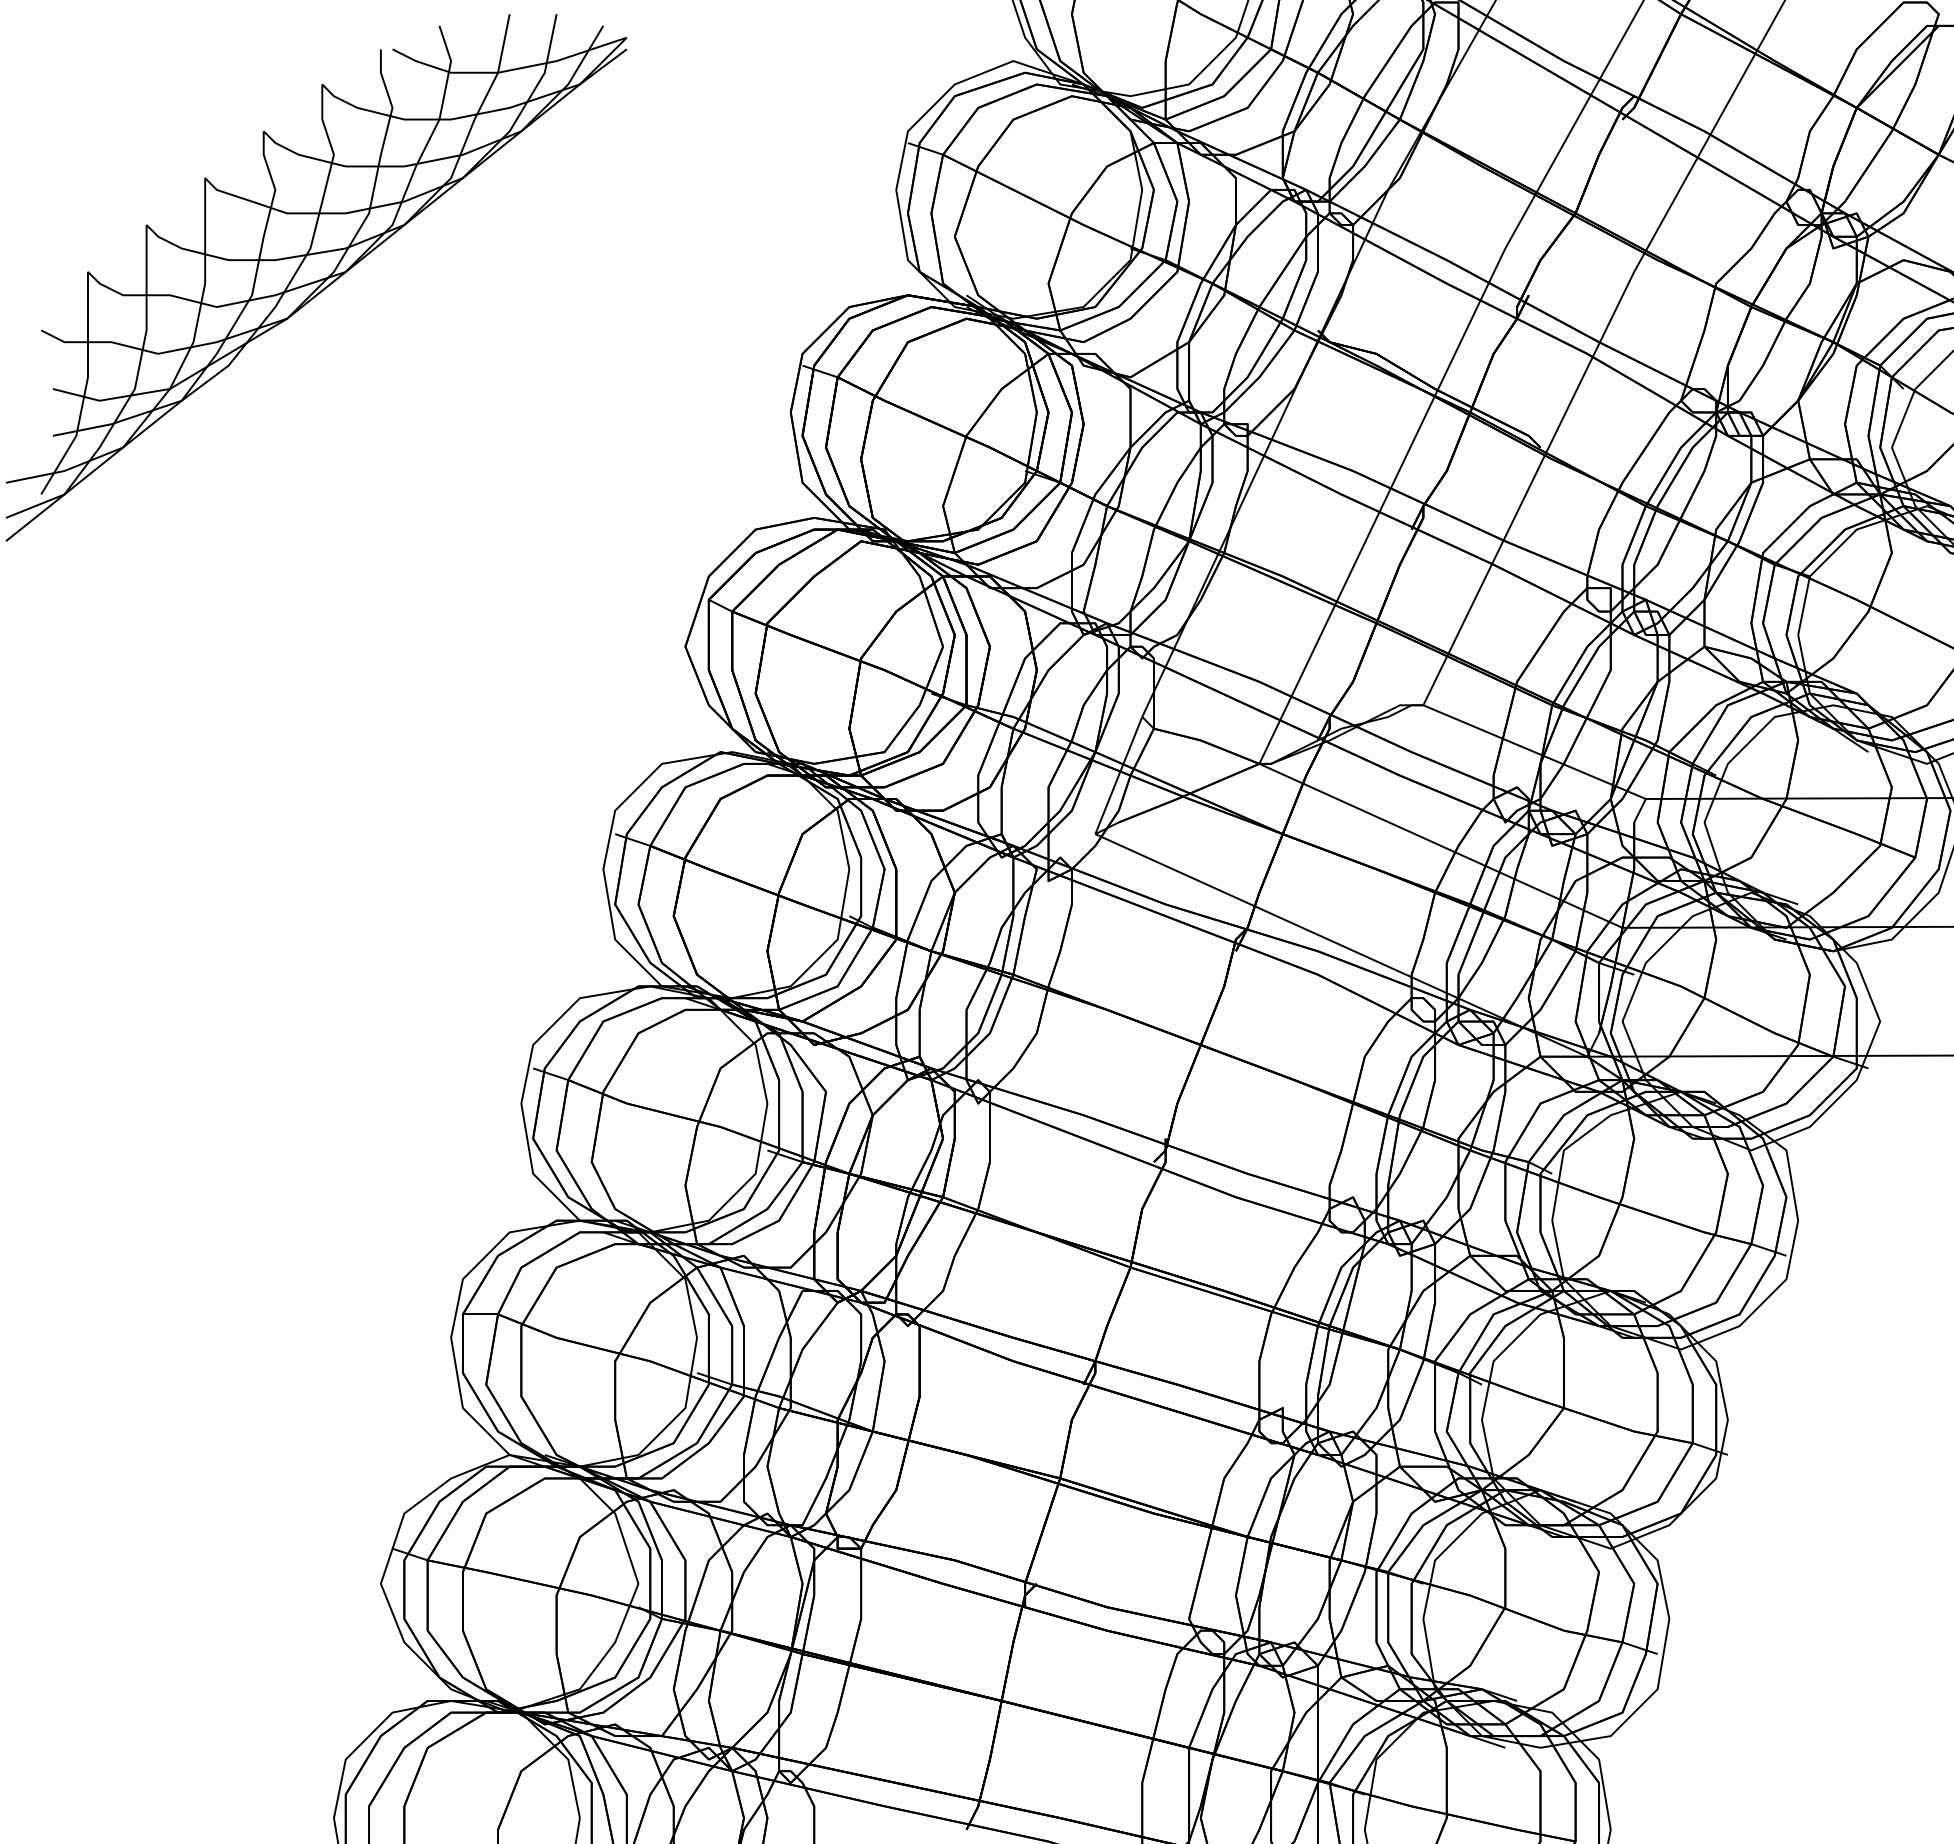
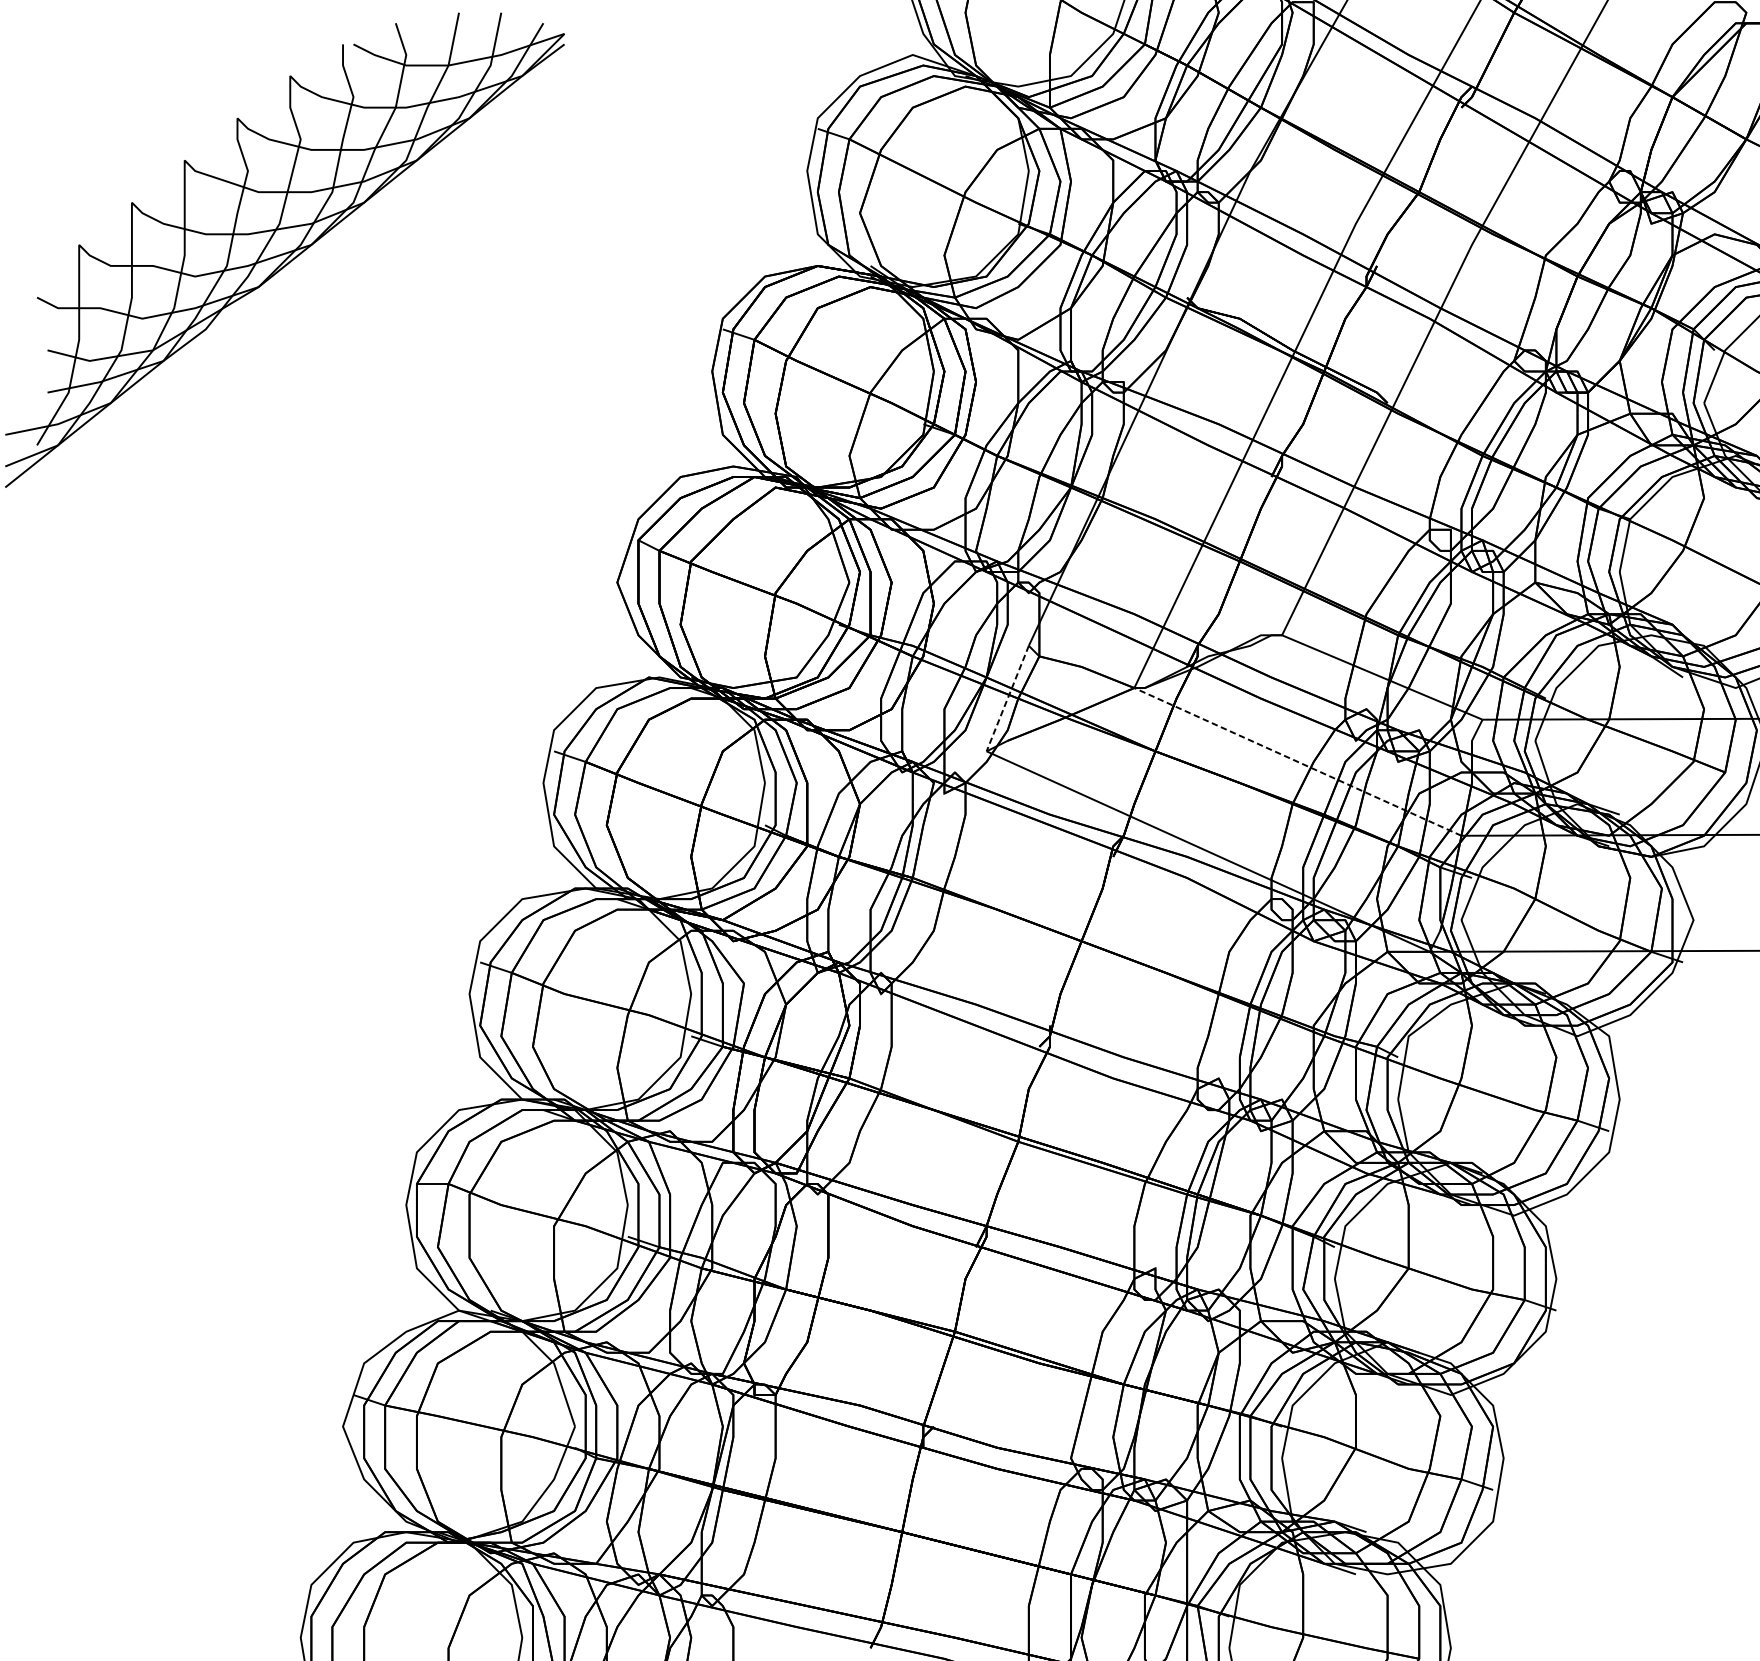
line: (1118, 776) -> (1007, 699), solid -> dashed
line: (1440, 845) -> (1297, 761), solid -> dashed

